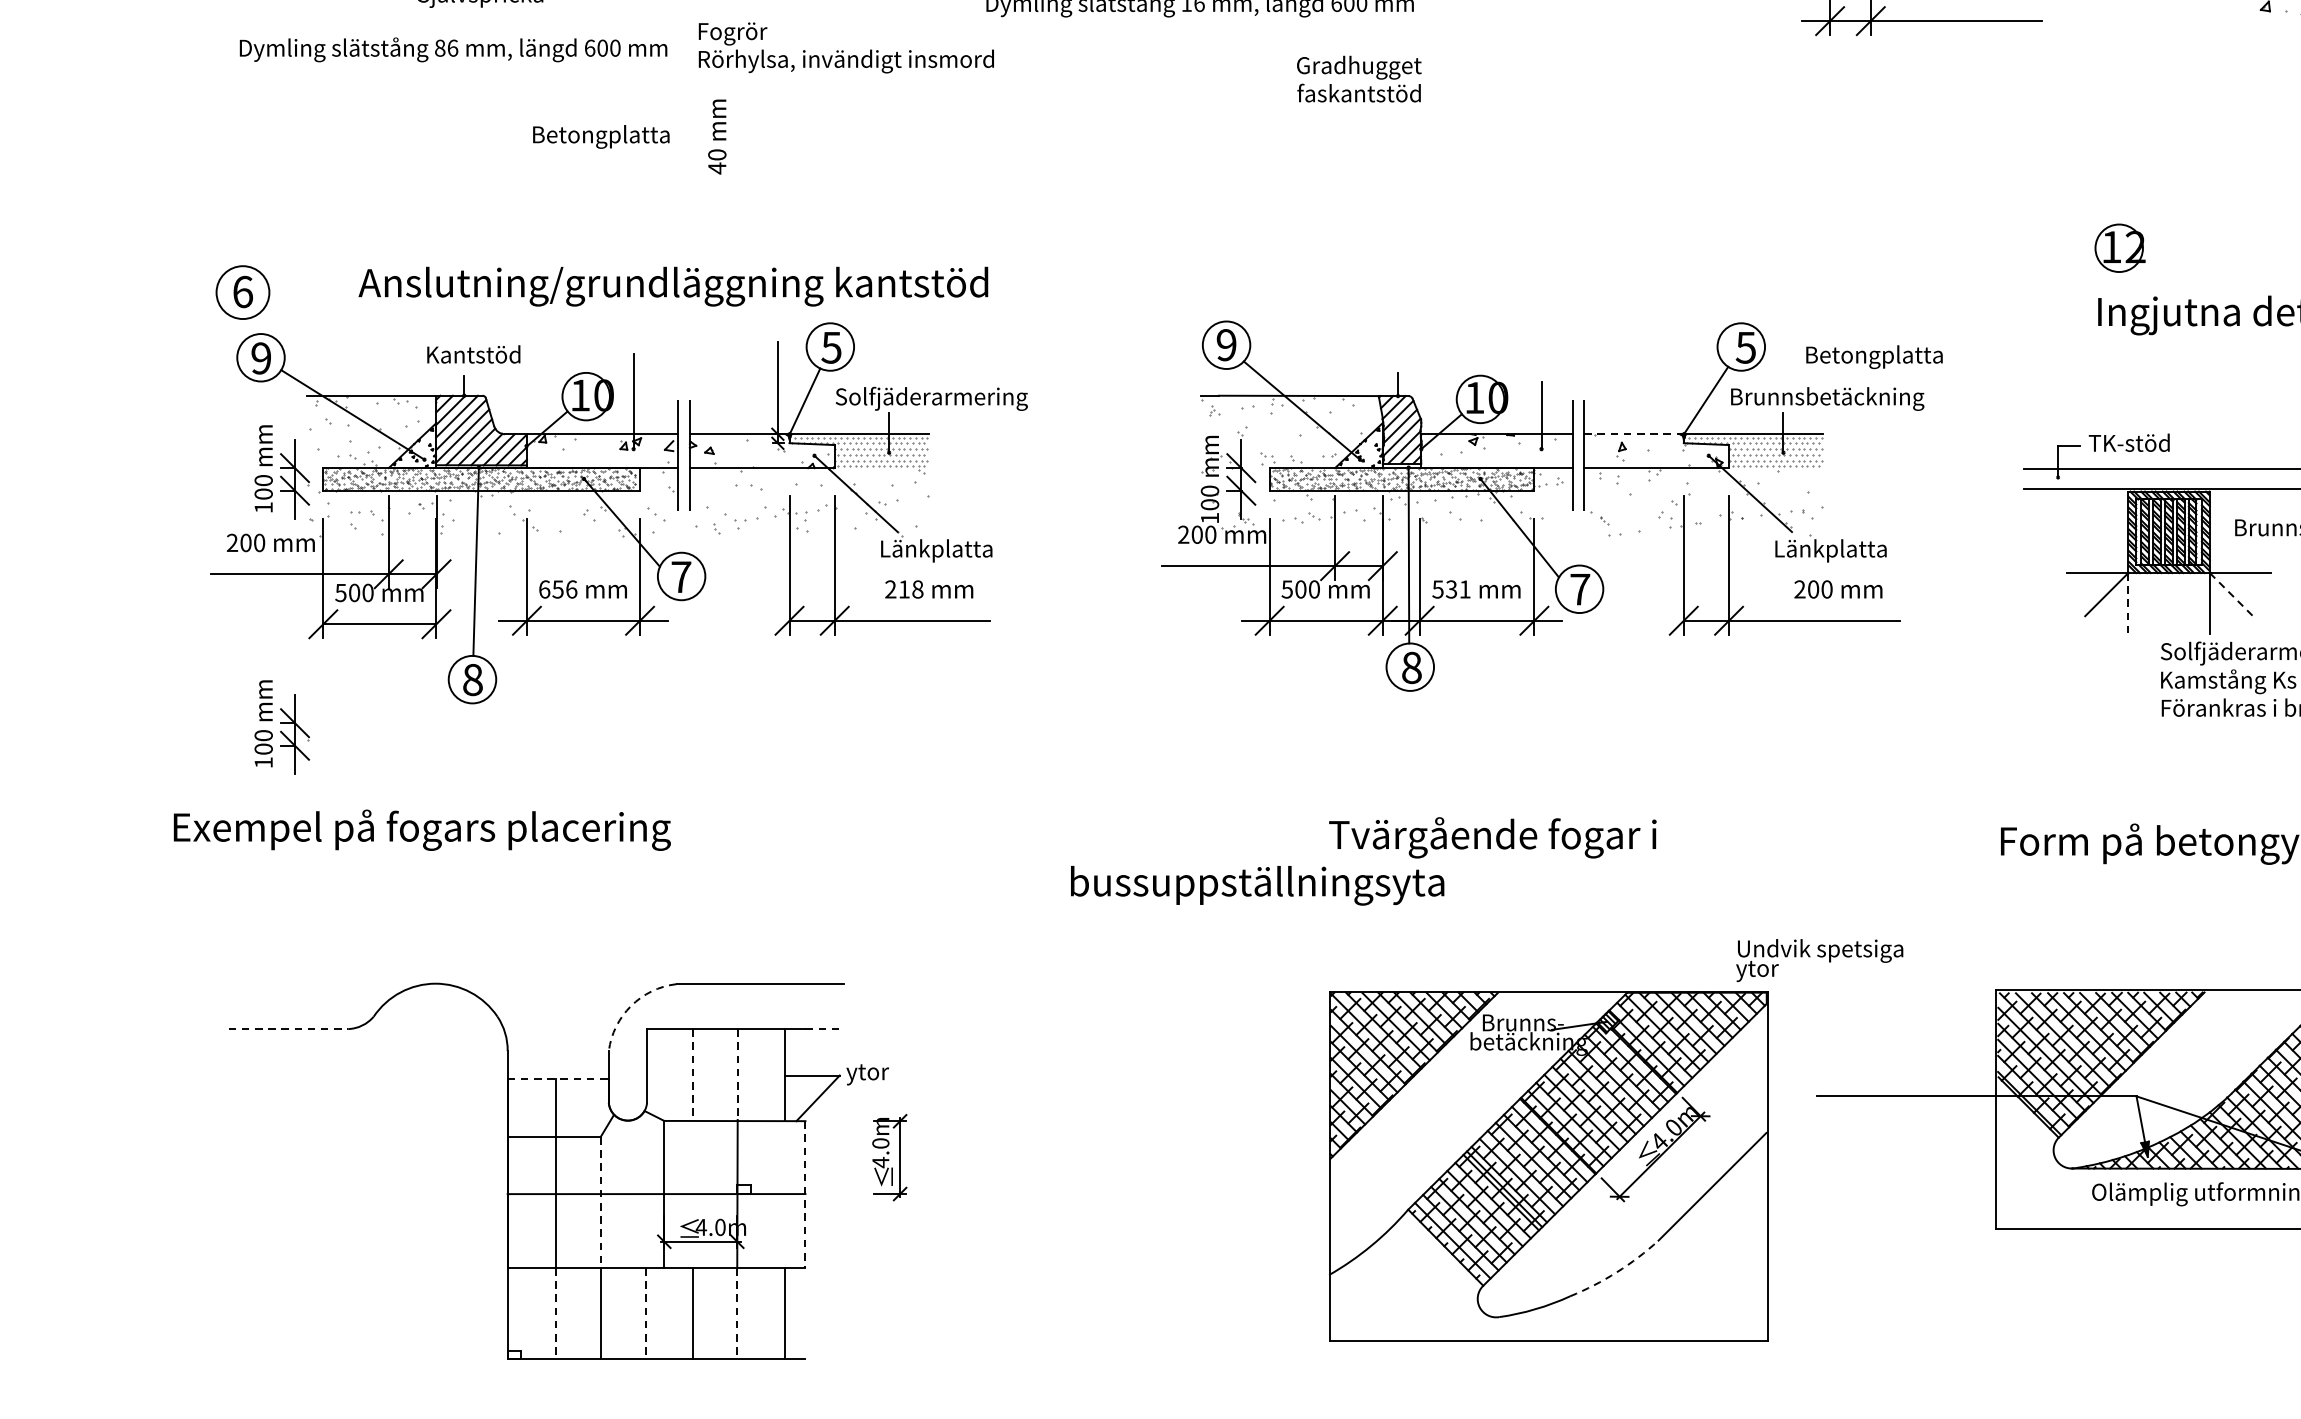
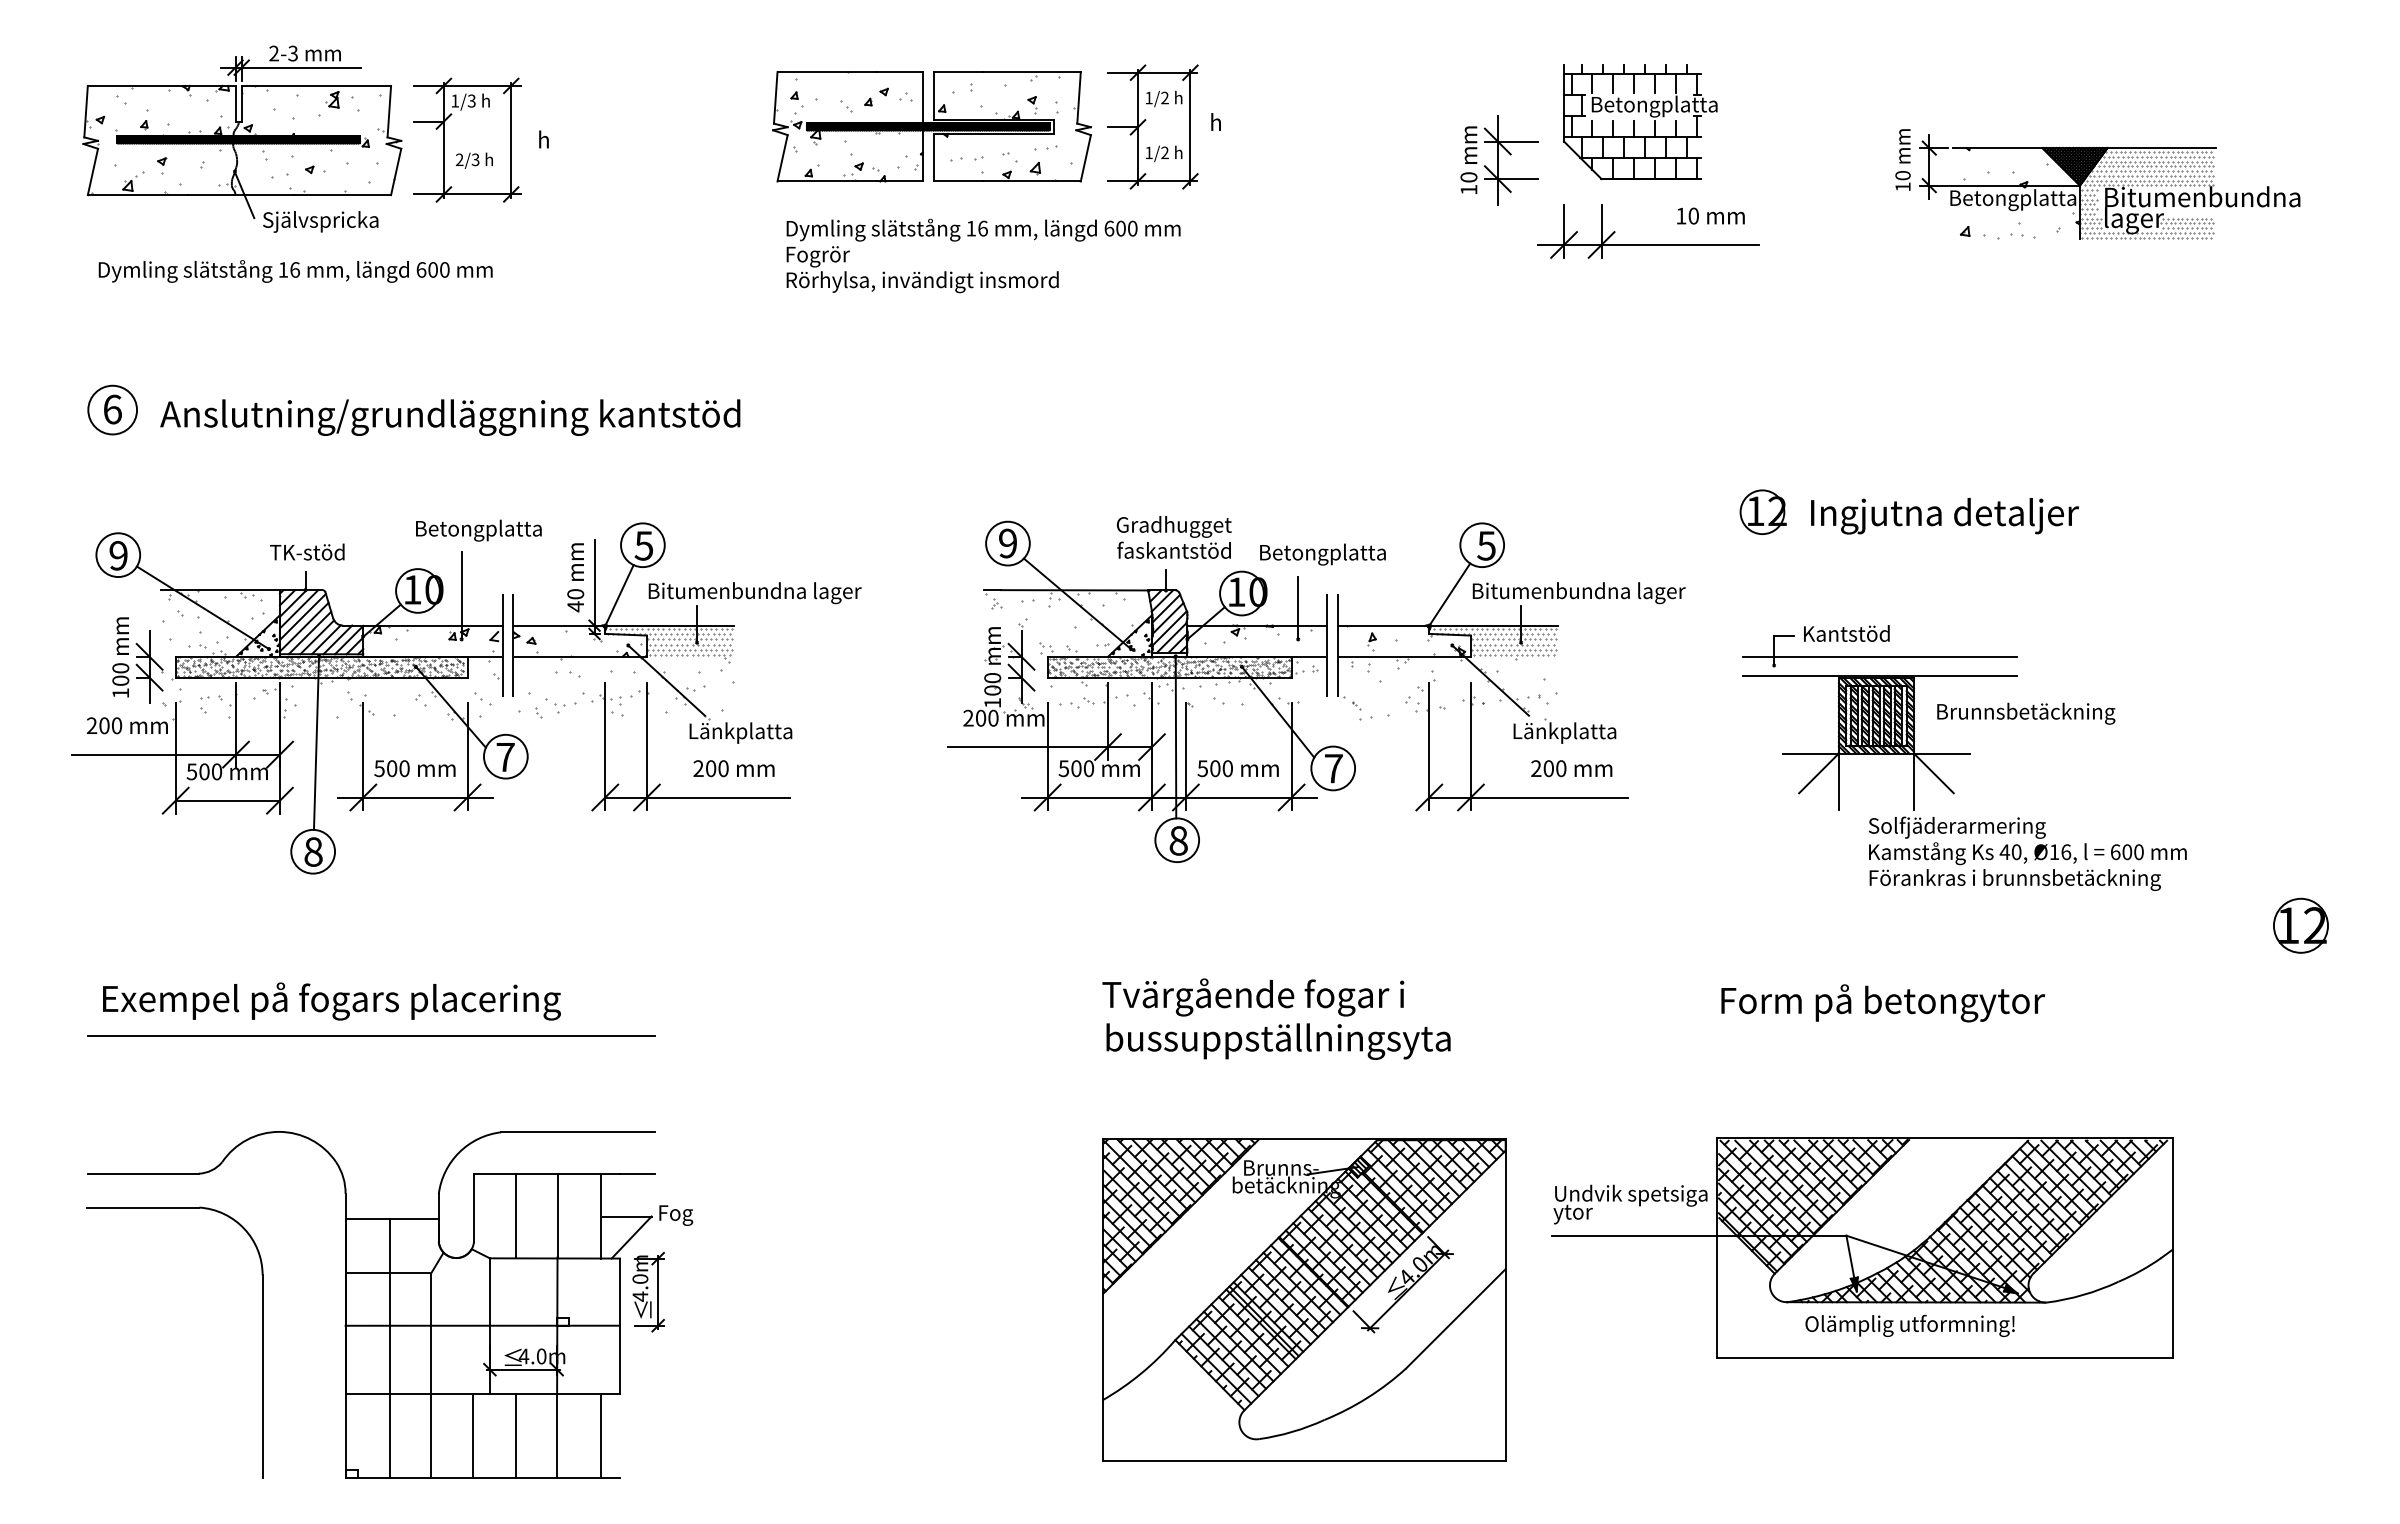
text: (440, 47) -> (283, 269), 86 -> 16
text: (846, 47) -> (922, 269), moved
text: (1359, 79) -> (1174, 537), moved
text: (600, 136) -> (478, 530), moved
text: (717, 136) -> (575, 577), moved
part: (2119, 247) -> (1762, 511), moved
text: (673, 286) -> (450, 417), moved
part: (242, 291) -> (112, 409), moved
text: (472, 353) -> (313, 551), Kantstöd -> TK-stöd
text: (1873, 357) -> (1322, 554), moved
text: (951, 399) -> (754, 593), Solfjäderarmering -> Bitumenbundna lager
text: (1853, 399) -> (1585, 593), Brunnsbetäckning -> Bitumenbundna lager
line: (1631, 434) -> (1381, 625), dashed -> solid
text: (2135, 442) -> (1845, 633), TK-stöd -> Kantstöd
text: (557, 589) -> (391, 768), 656 -> 500
text: (911, 589) -> (717, 768), 218 -> 200
text: (1458, 589) -> (1221, 768), 531 -> 500
line: (2232, 594) -> (1934, 773), dashed -> solid
line: (2127, 604) -> (1838, 782), dashed -> solid
part: (281, 727) -> (137, 895), removed
text: (421, 830) -> (331, 1001), moved
line: (535, 879) -> (371, 1035), added
text: (1257, 885) -> (1278, 1041), moved
text: (1819, 960) -> (1630, 1204), moved
arc: (631, 1006) -> (459, 1152), dashed -> solid
line: (289, 1028) -> (144, 1173), dashed -> solid
line: (824, 1028) -> (637, 1173), dashed -> solid
line: (737, 1074) -> (557, 1215), dashed -> solid
text: (866, 1074) -> (676, 1215), ytor -> Fog
line: (693, 1075) -> (516, 1216), dashed -> solid
line: (558, 1078) -> (392, 1219), dashed -> solid
part: (889, 1156) -> (648, 1291), moved
line: (804, 1194) -> (619, 1326), dashed -> solid
line: (600, 1203) -> (431, 1334), dashed -> solid
part: (417, 1212) -> (262, 1342), added
arc: (1616, 1271) -> (1367, 1397), dashed -> solid
line: (555, 1314) -> (389, 1436), dashed -> solid
line: (646, 1314) -> (473, 1436), dashed -> solid
line: (737, 1314) -> (557, 1436), dashed -> solid

